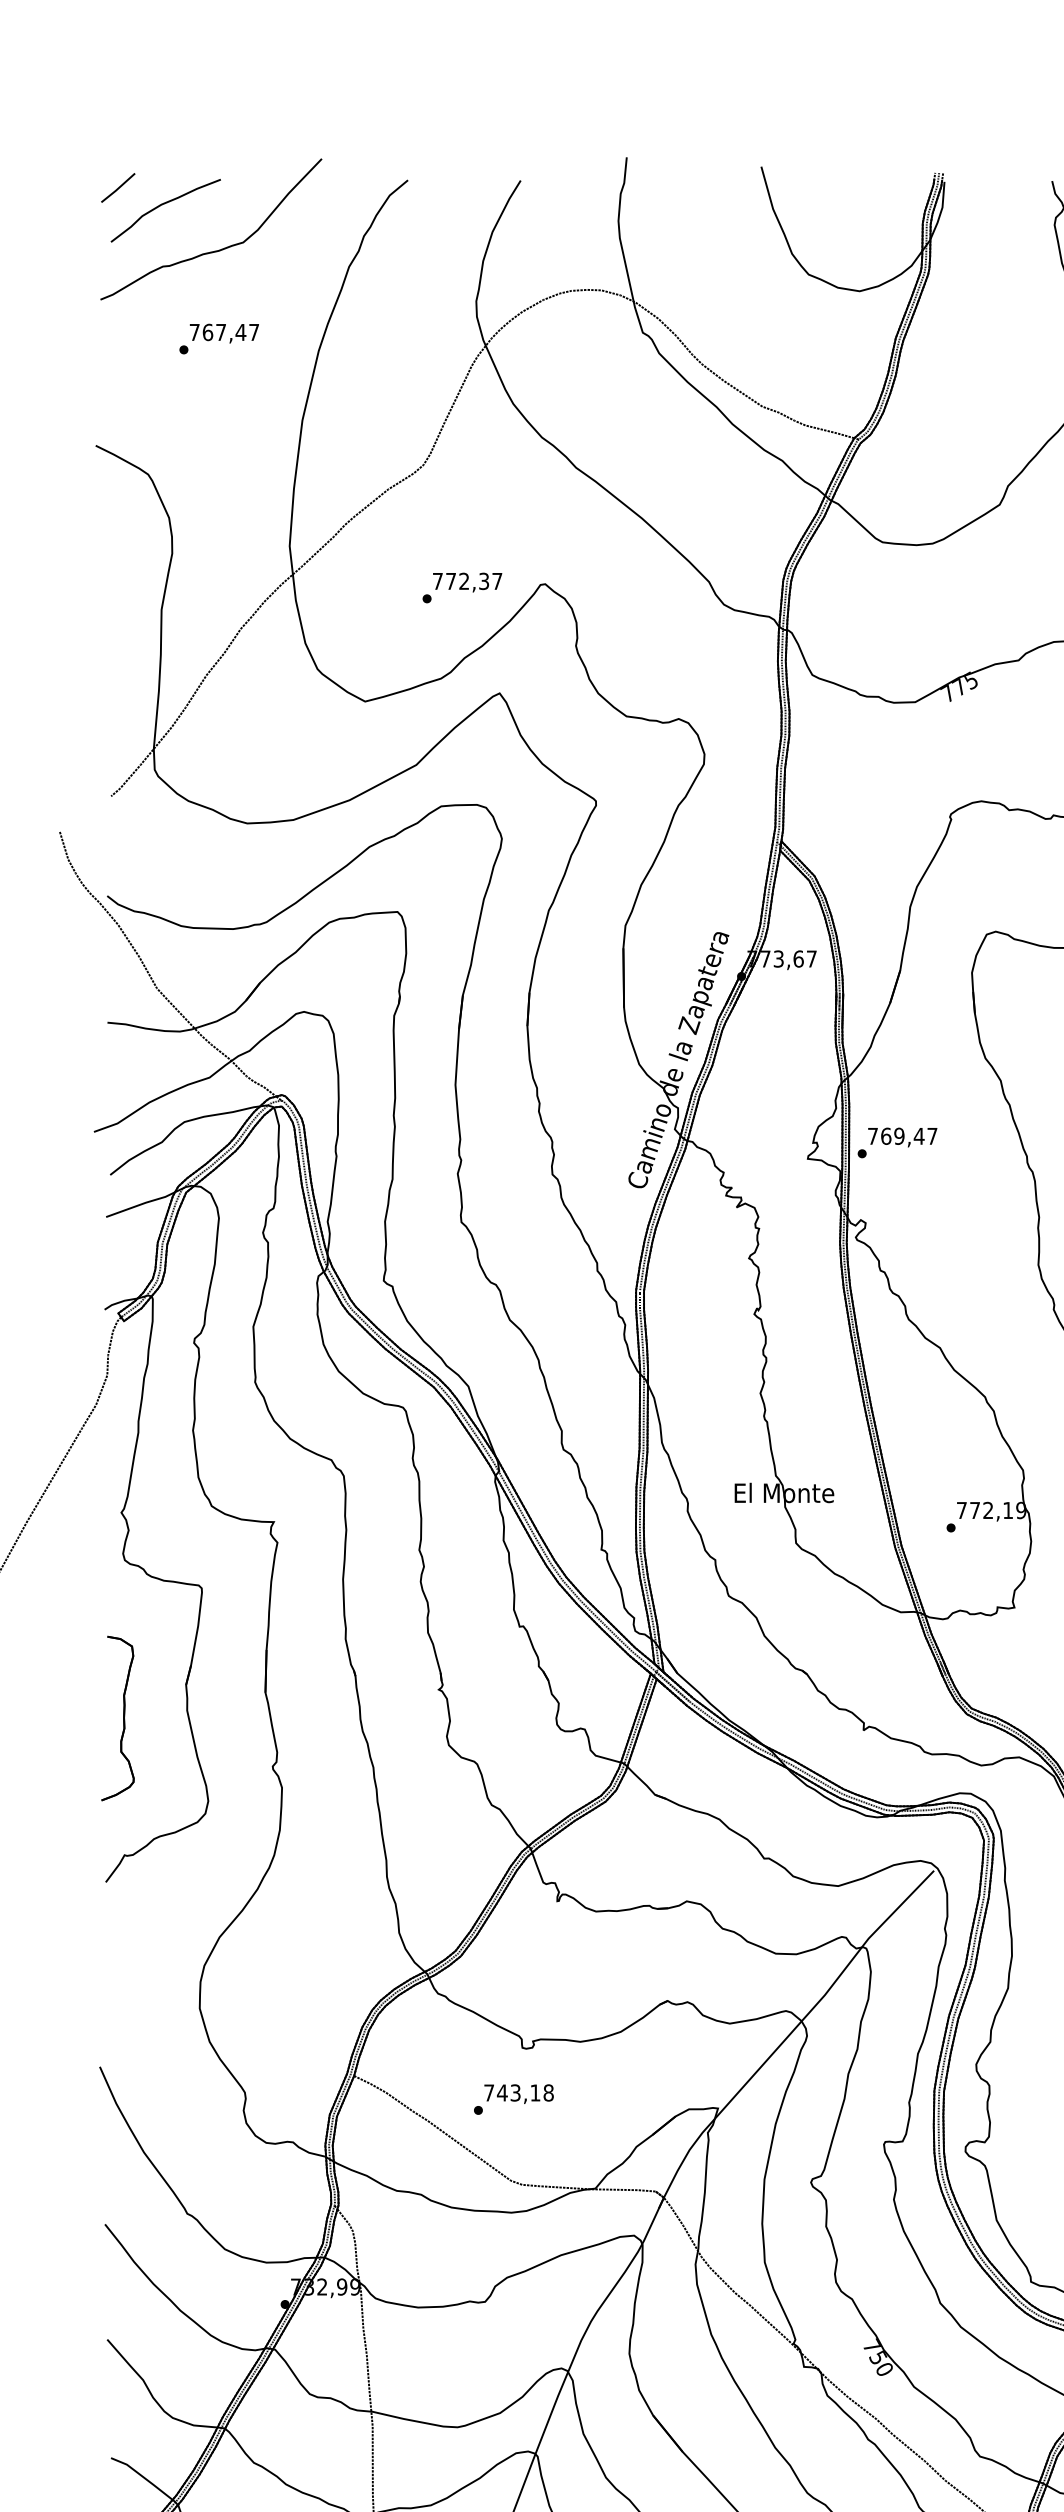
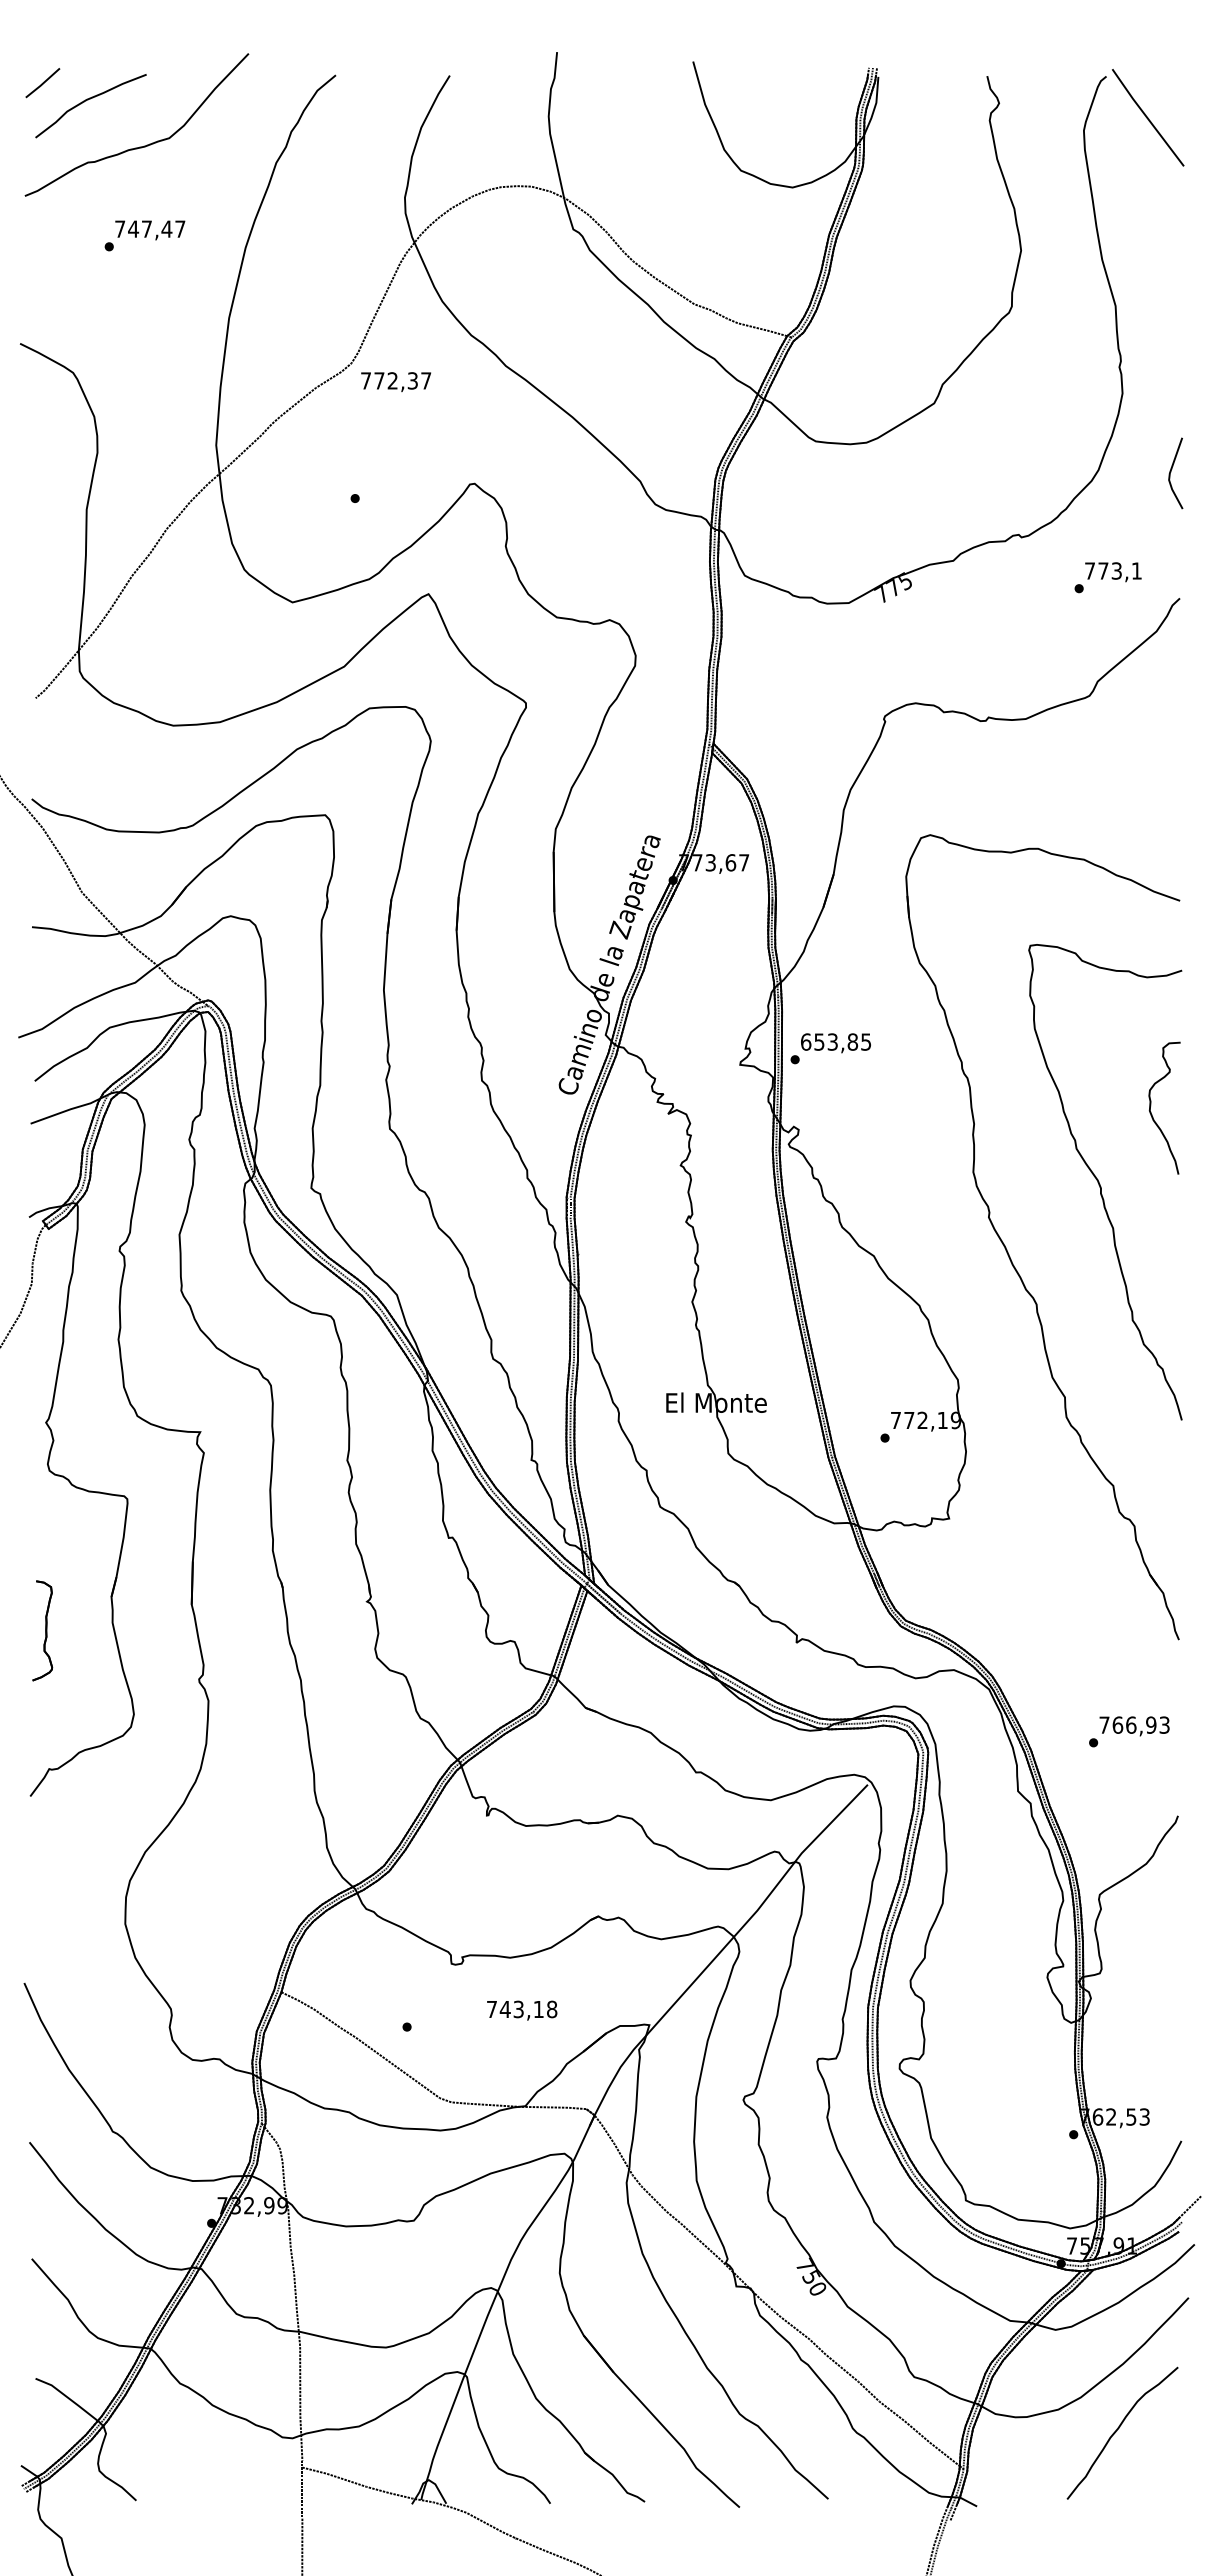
text: (207, 331) -> (133, 228), 767,47 -> 747,47
text: (466, 582) -> (395, 382), moved
text: (903, 1135) -> (836, 1041), 769,47 -> 653,85
part: (117, 1718) -> (42, 1630), size x0.6
text: (519, 2094) -> (522, 2010), moved

